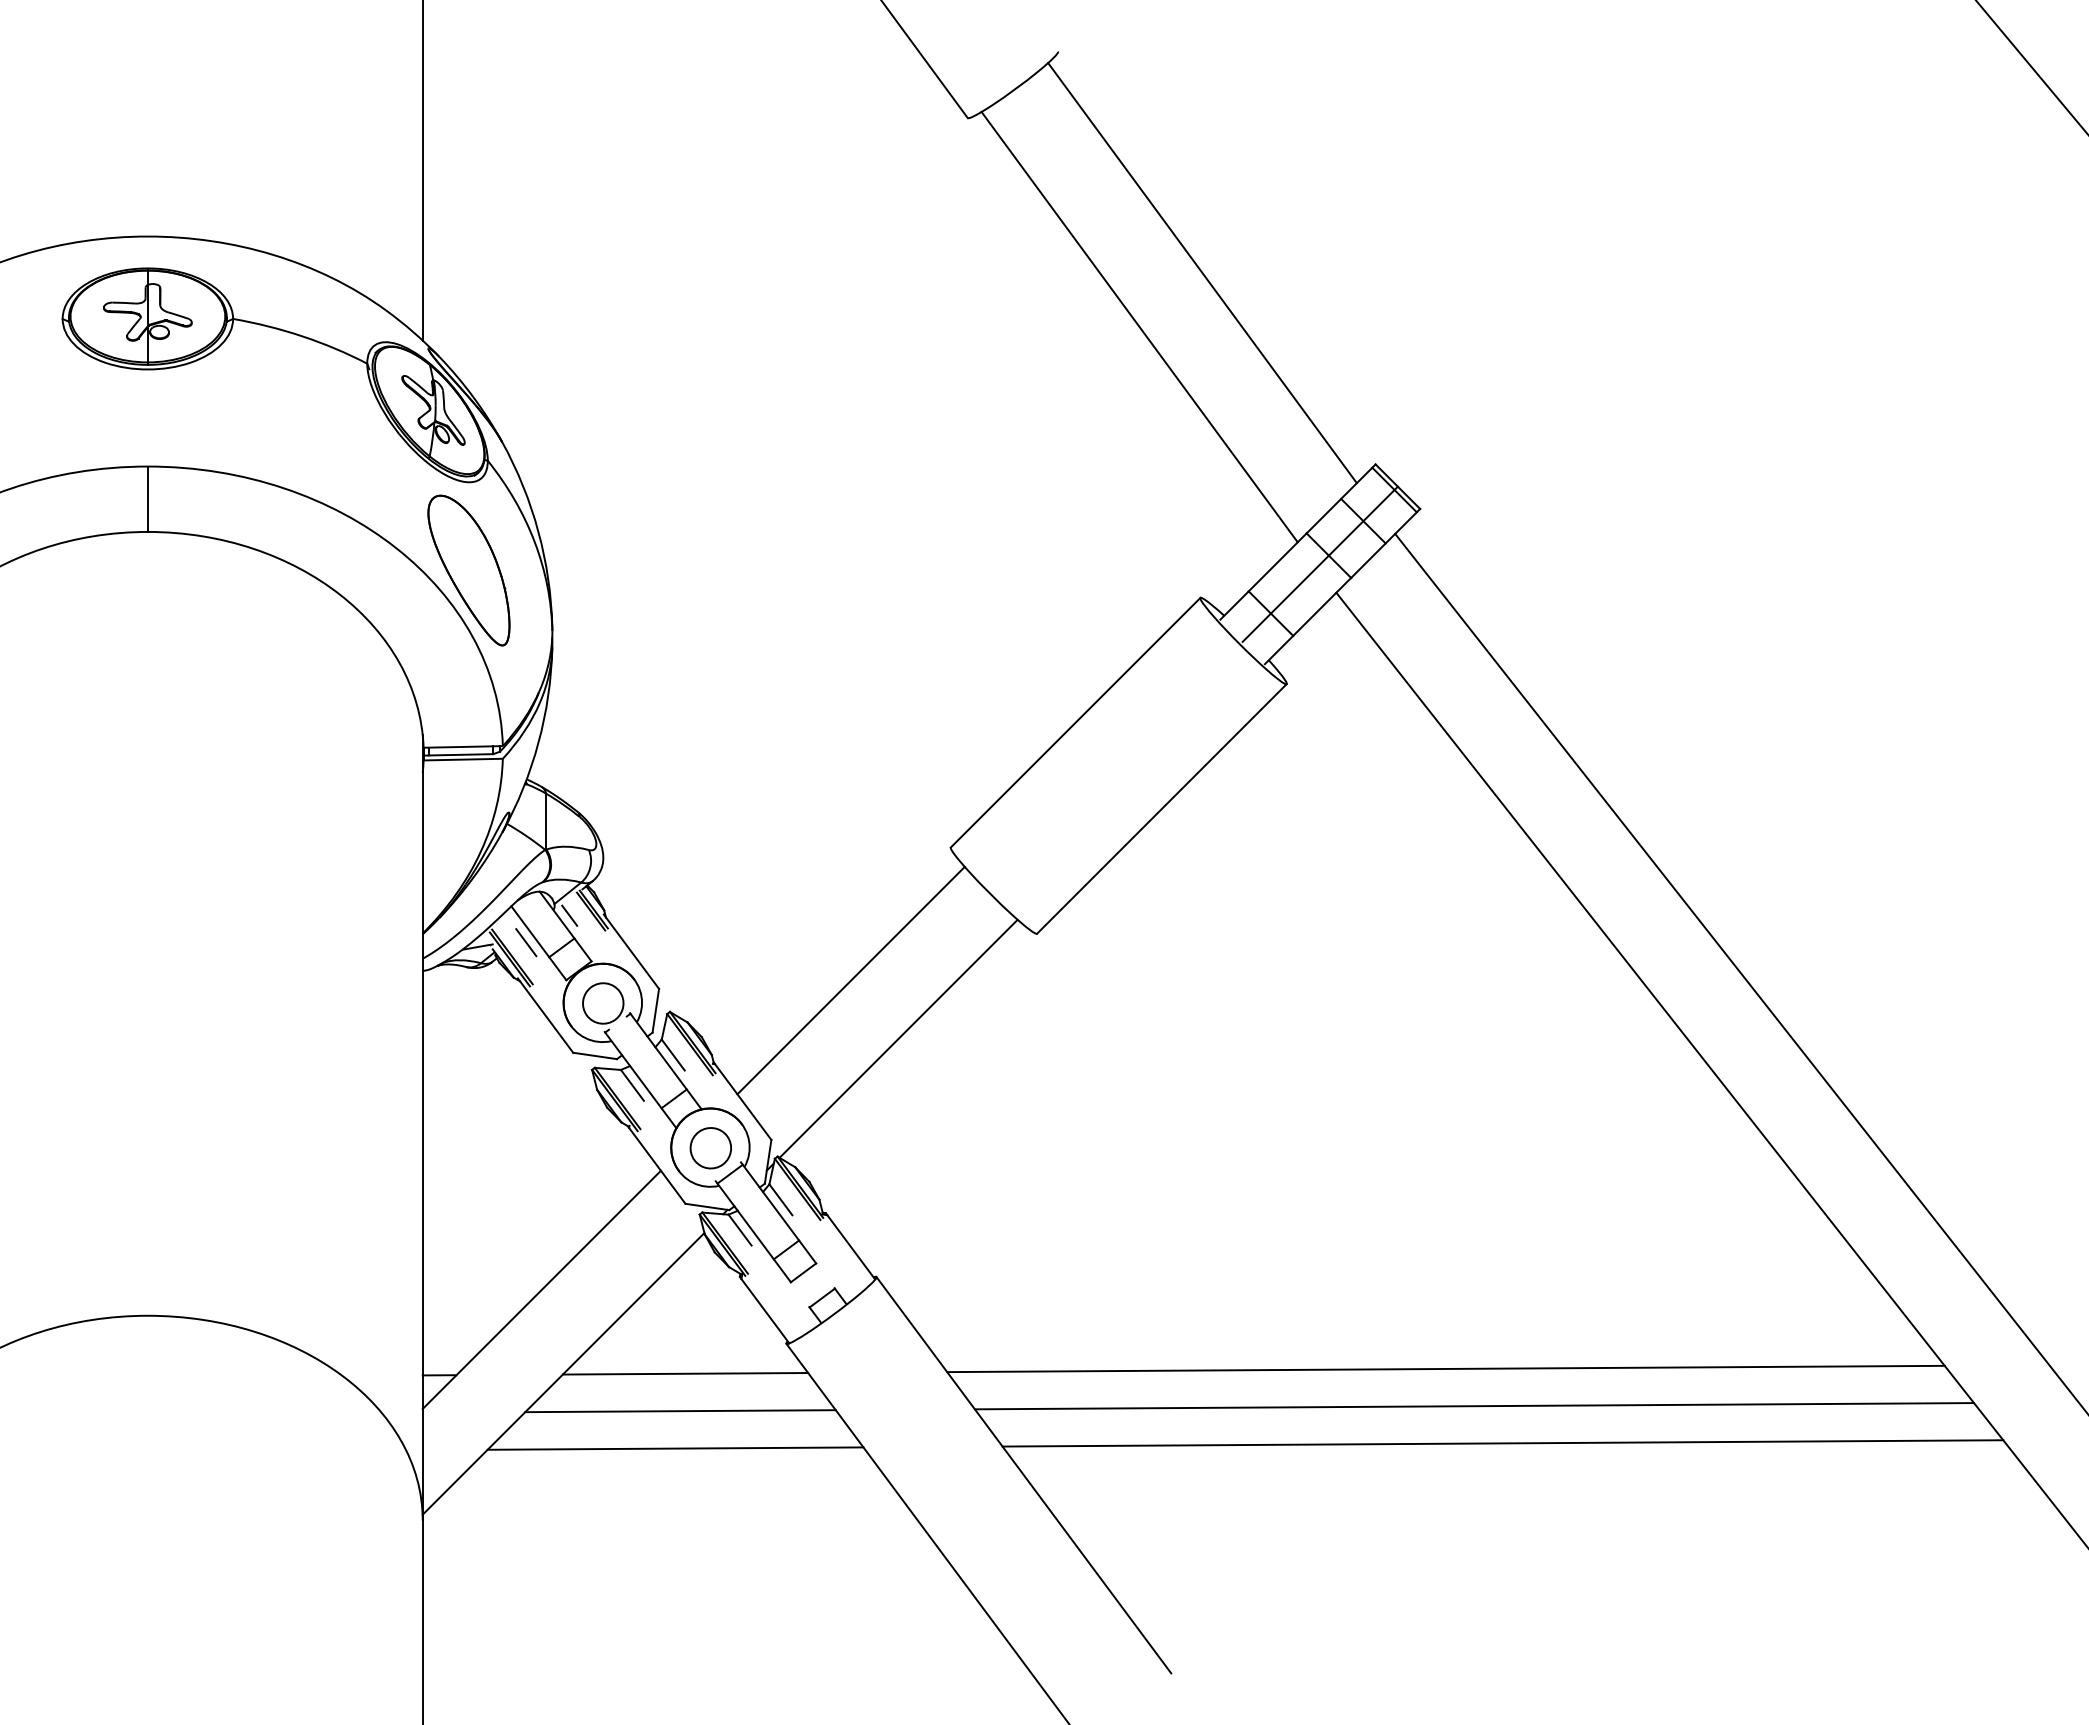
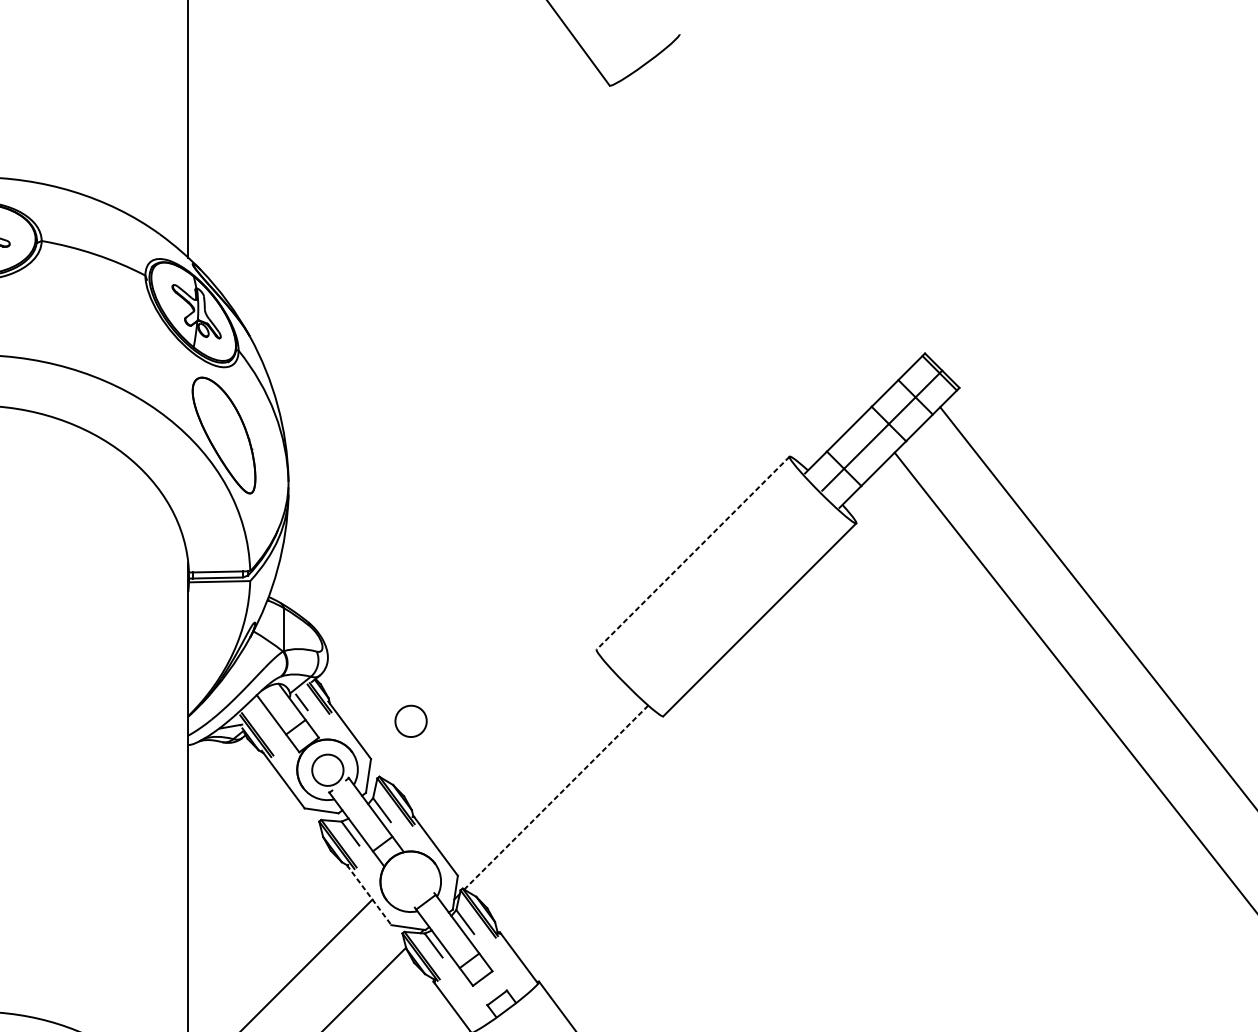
line: (1202, 273) -> (791, 205), removed
line: (1139, 327) -> (742, 247), removed
line: (1075, 723) -> (693, 553), solid -> dashed
line: (526, 942) -> (268, 723), removed
line: (850, 980) -> (519, 752), removed
line: (898, 1039) -> (556, 798), solid -> dashed
part: (710, 1148) -> (410, 721), moved
line: (656, 1165) -> (369, 895), solid -> dashed

